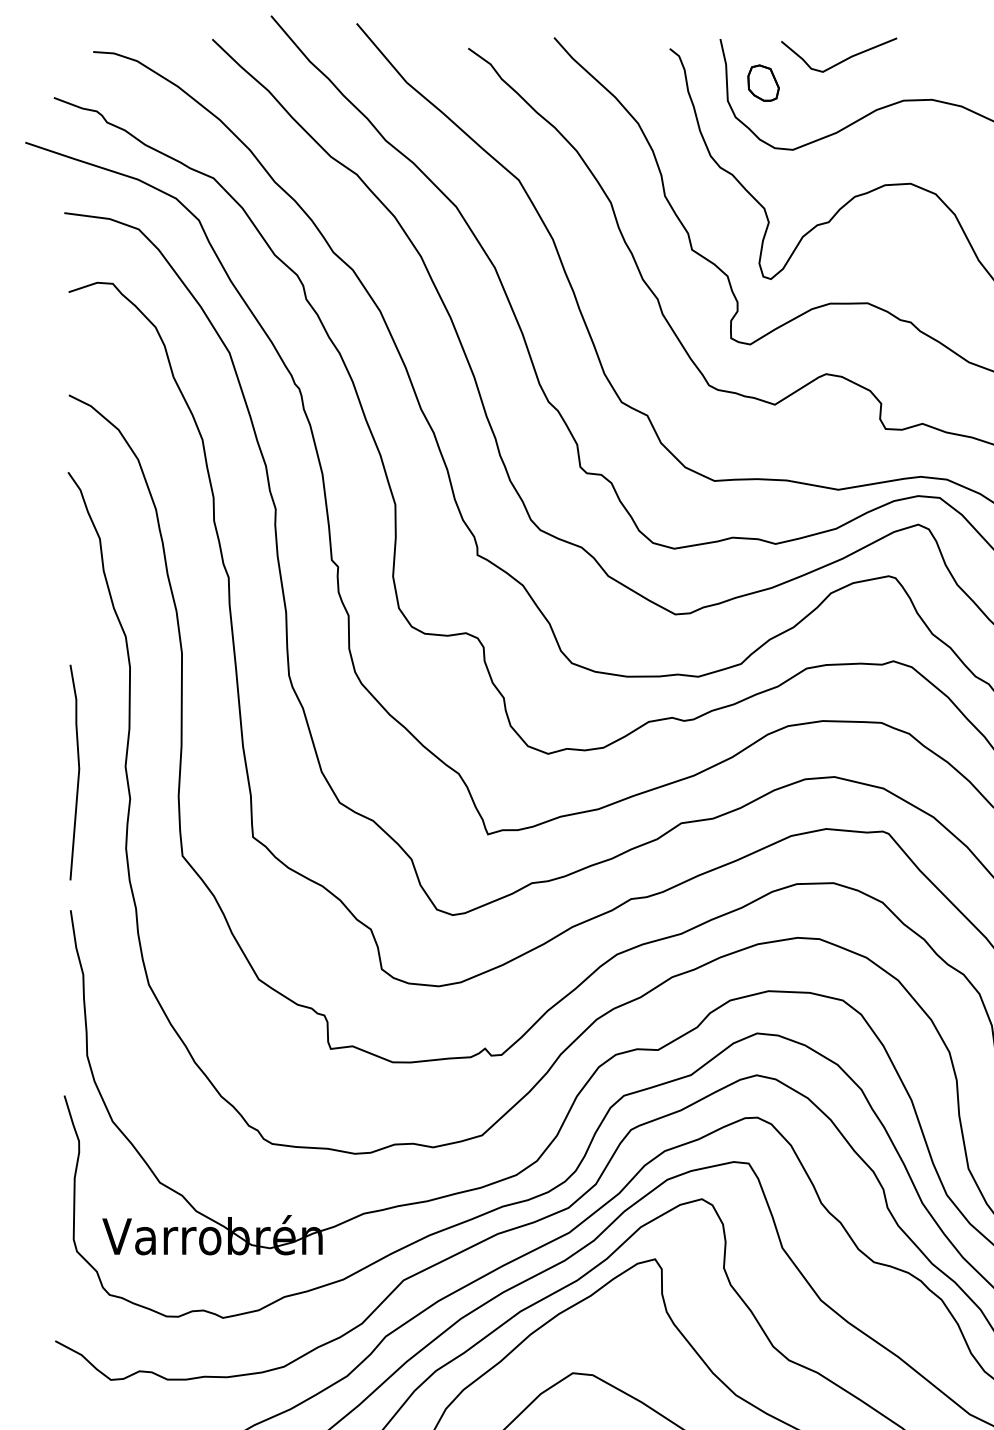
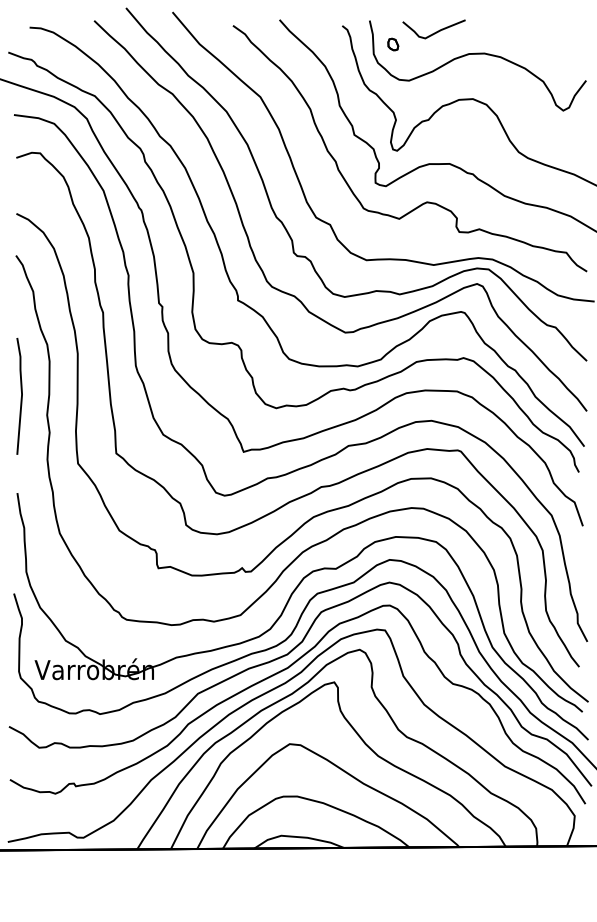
part: (764, 83) -> (393, 44), size x0.6
line: (78, 772) -> (21, 396), moved

